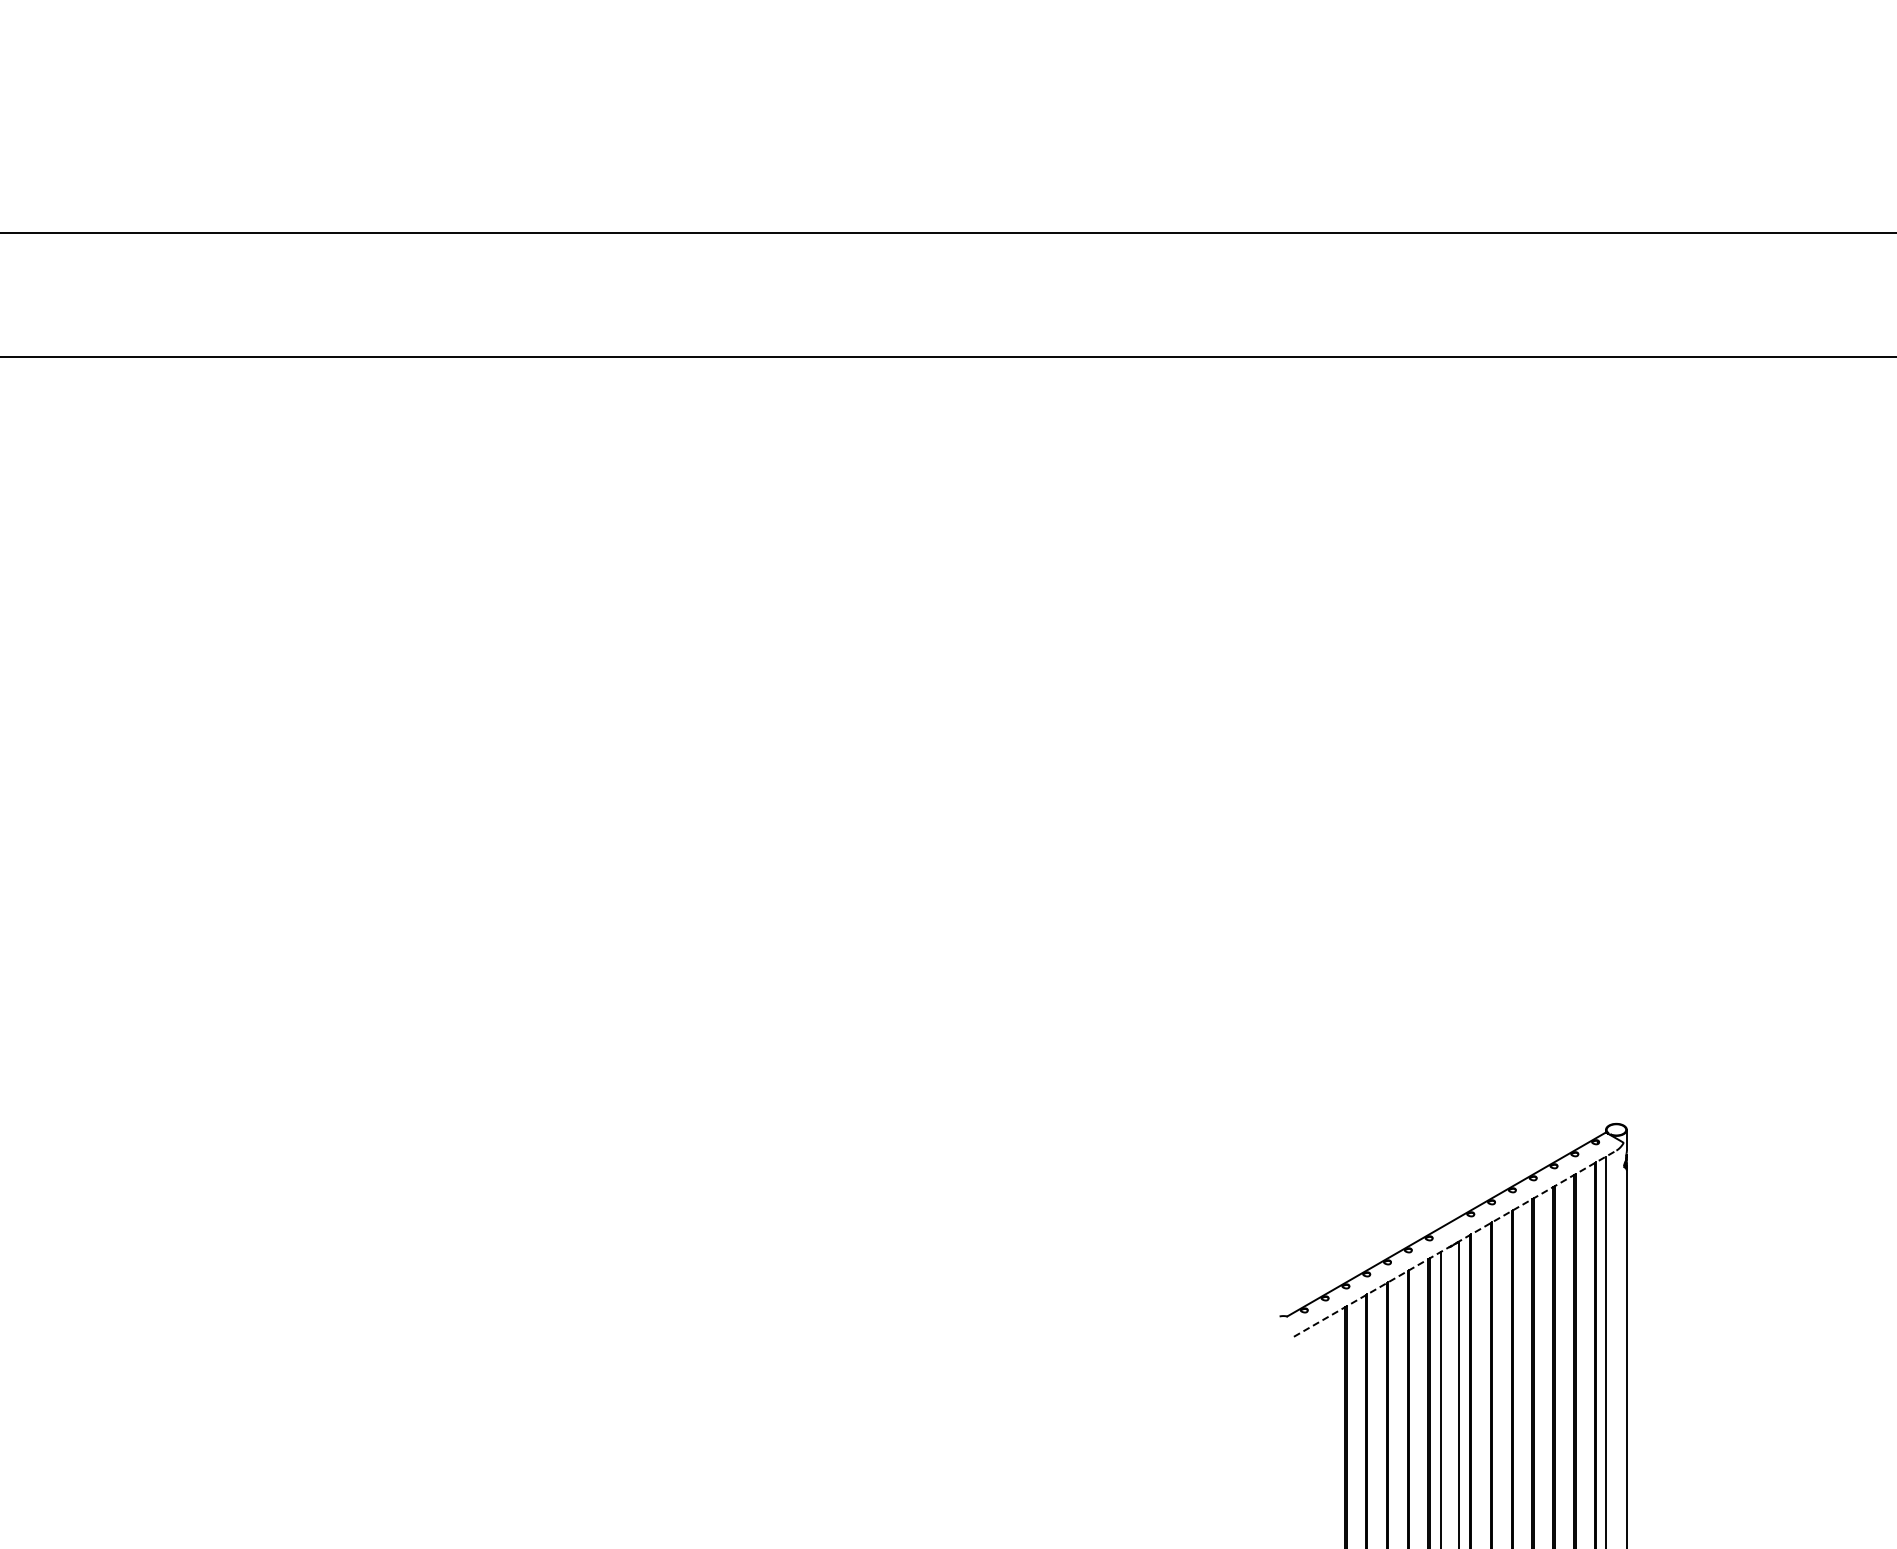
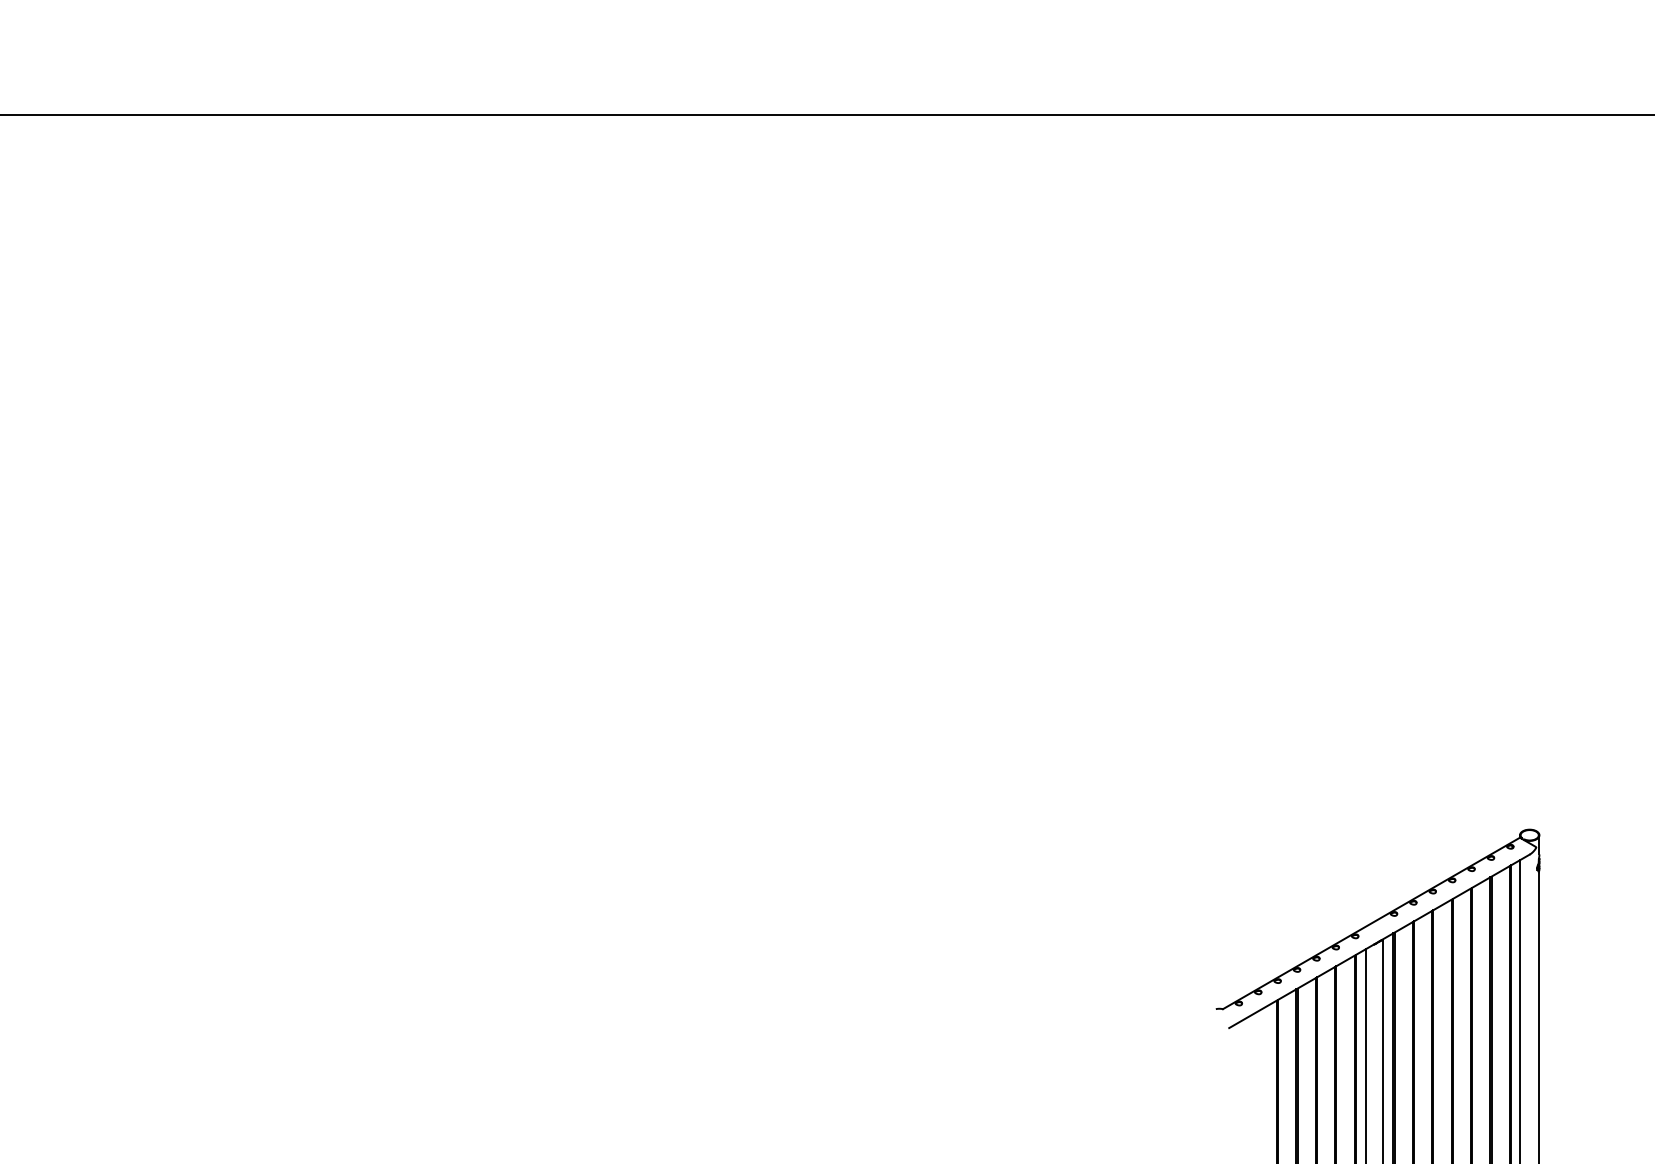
line: (1455, 1243) -> (1379, 941), dashed -> solid

